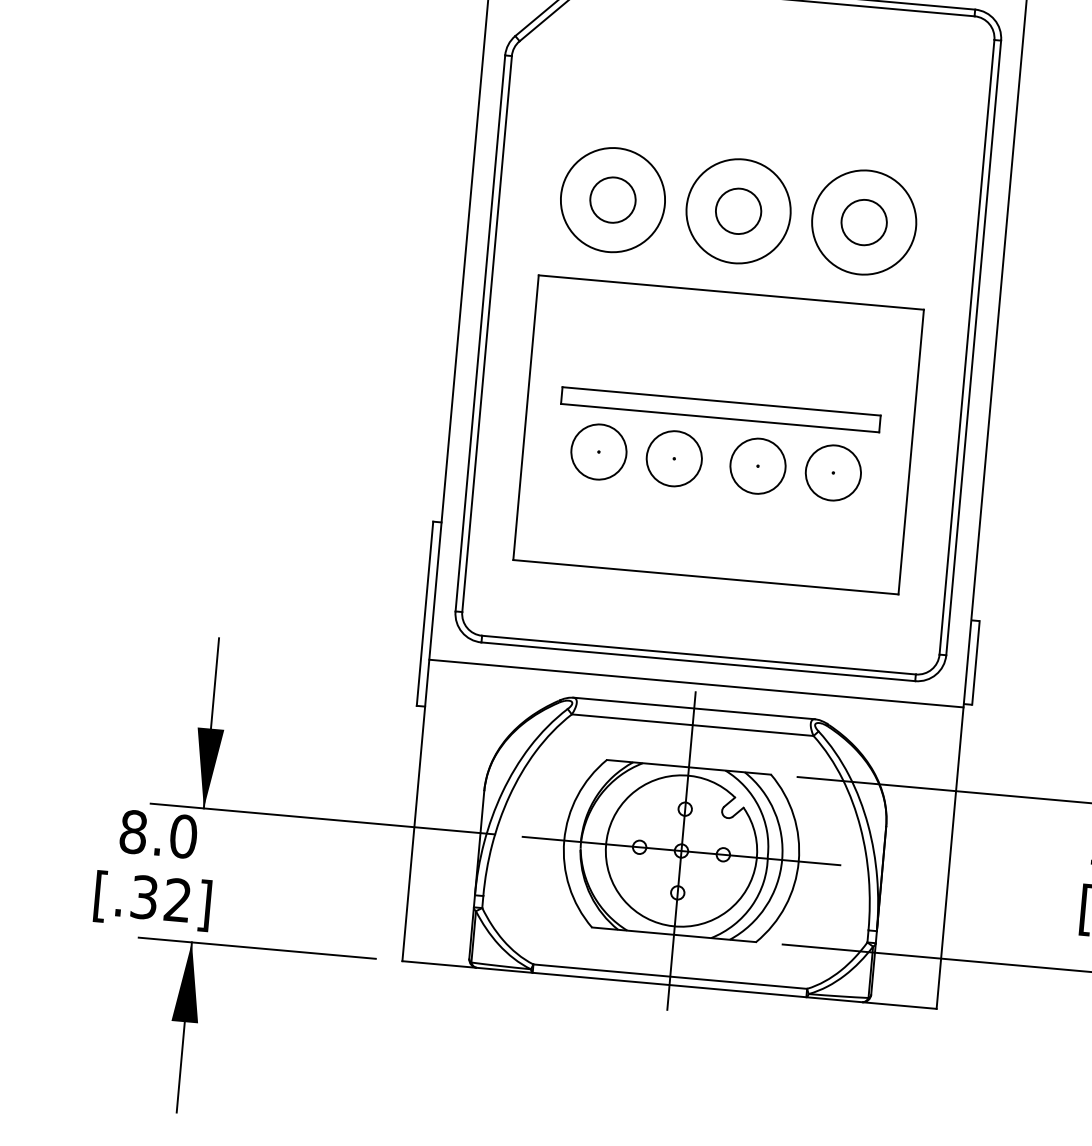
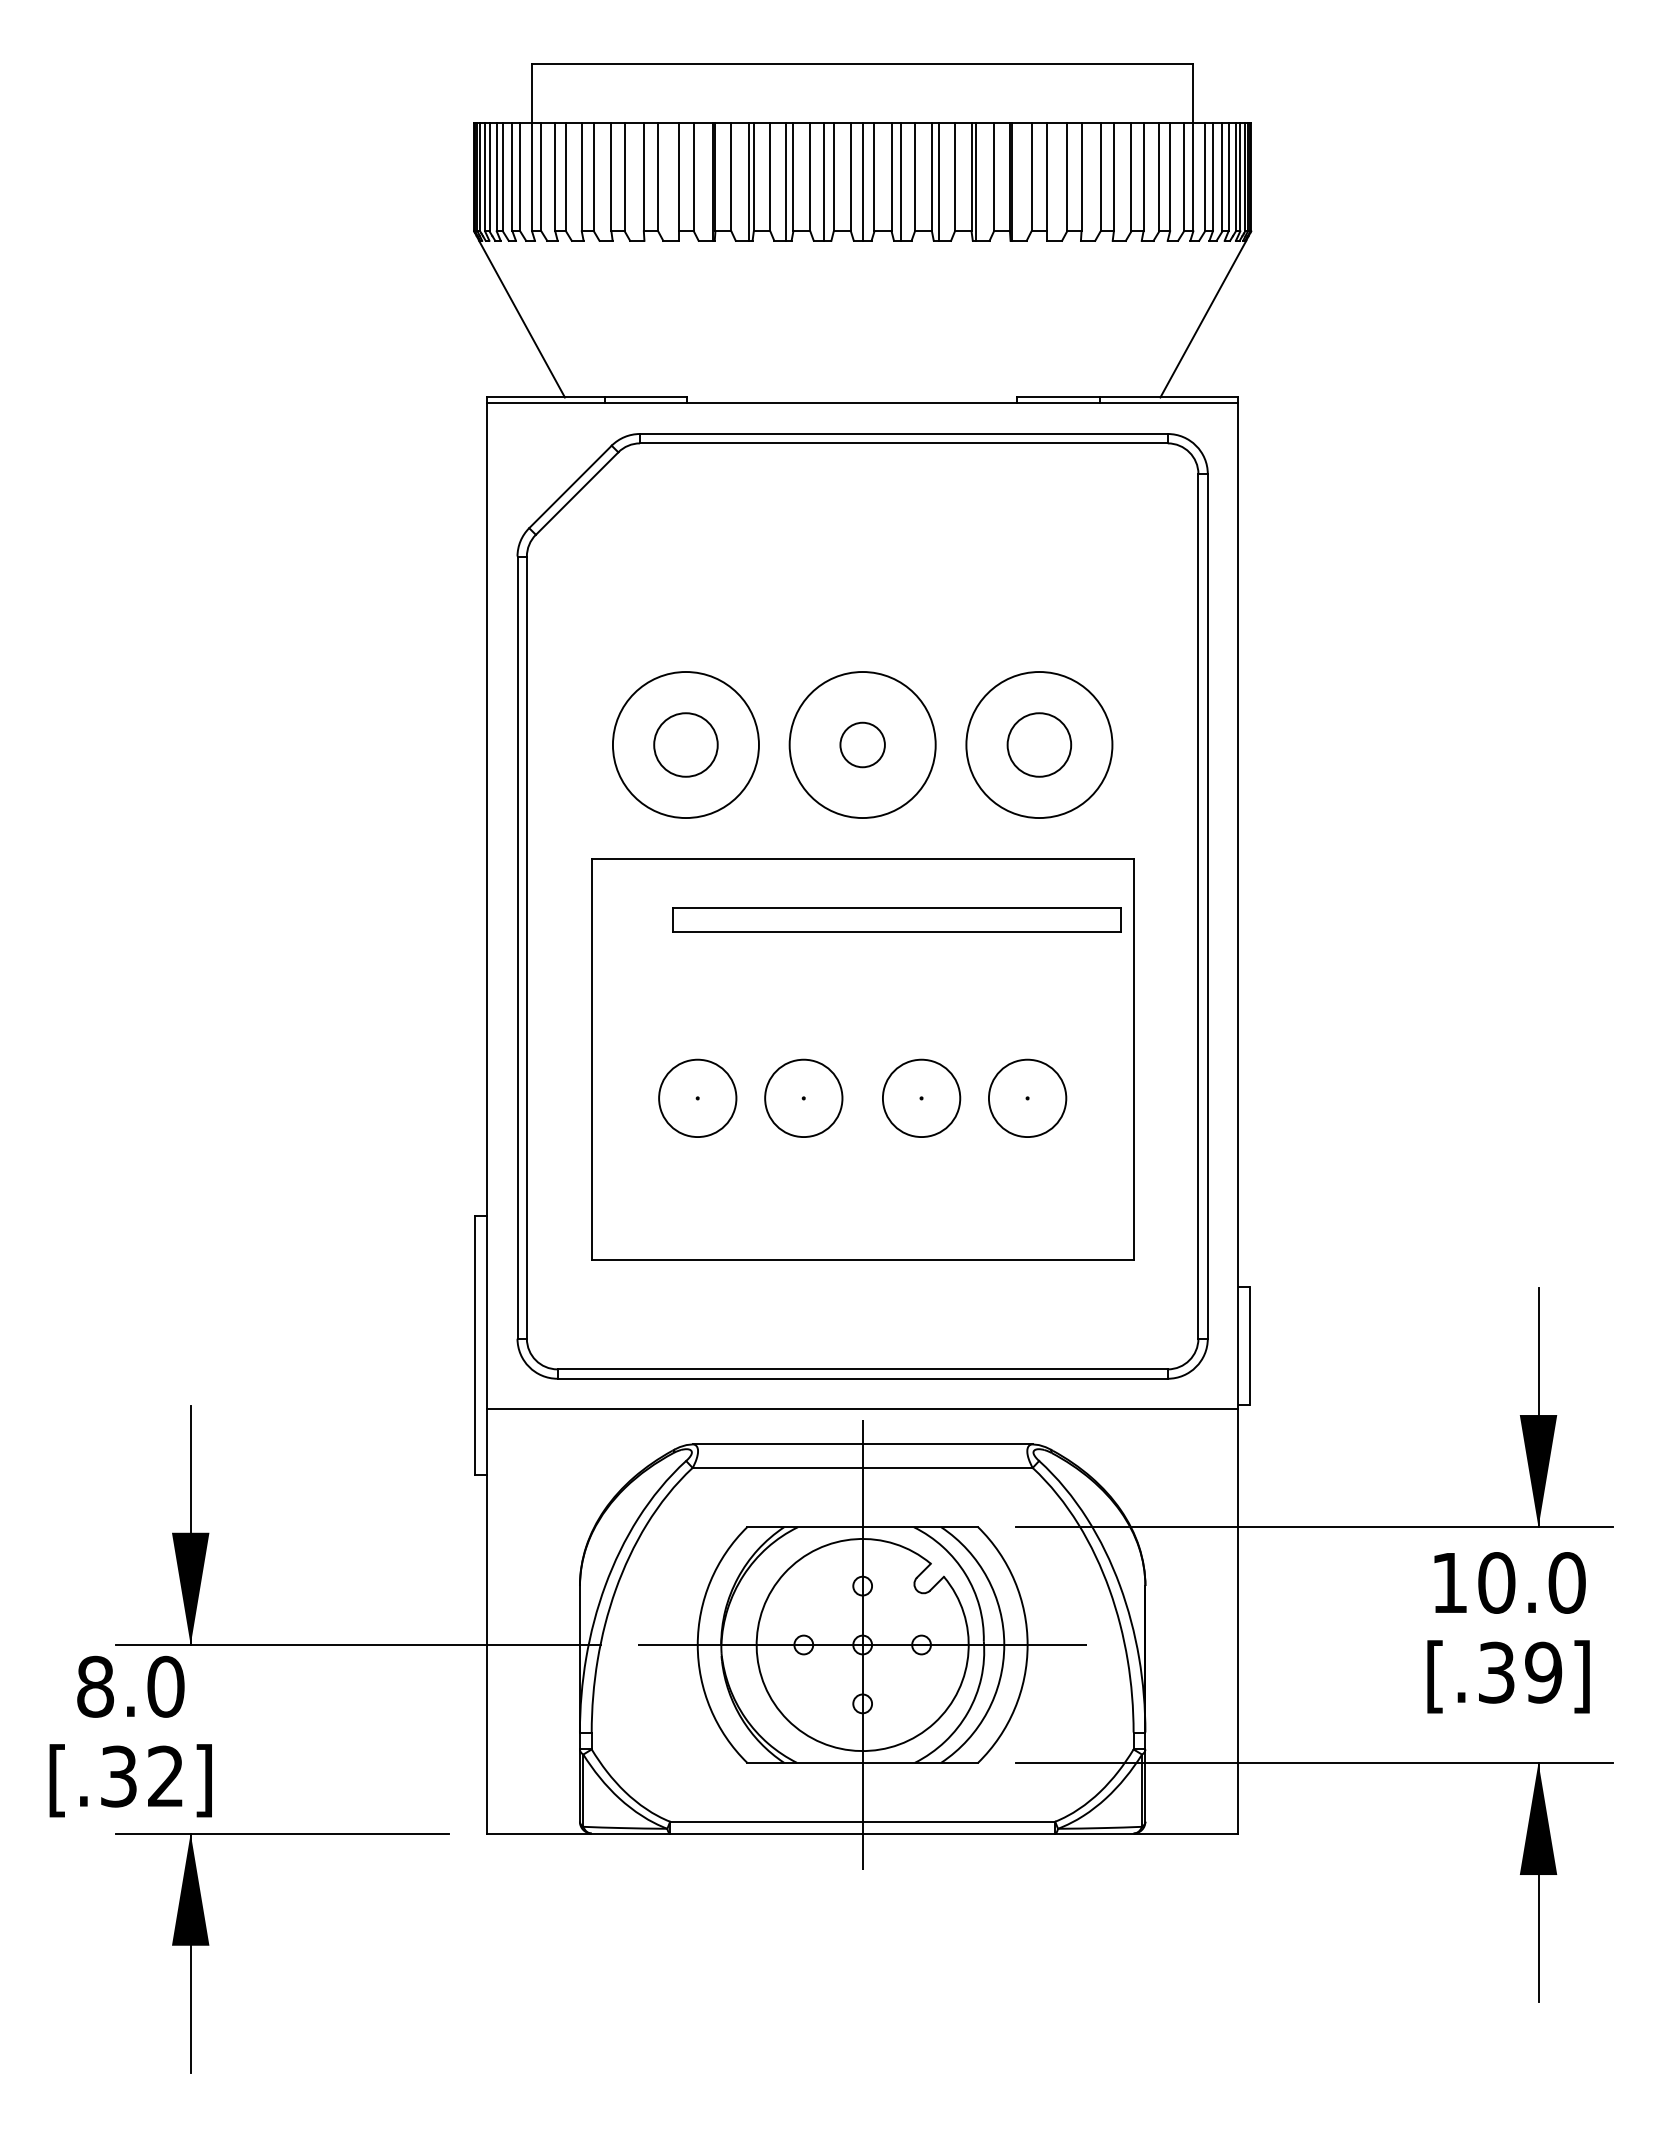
circle: (738, 210) -> (862, 744), size x0.7
part: (720, 409) -> (896, 919), moved

